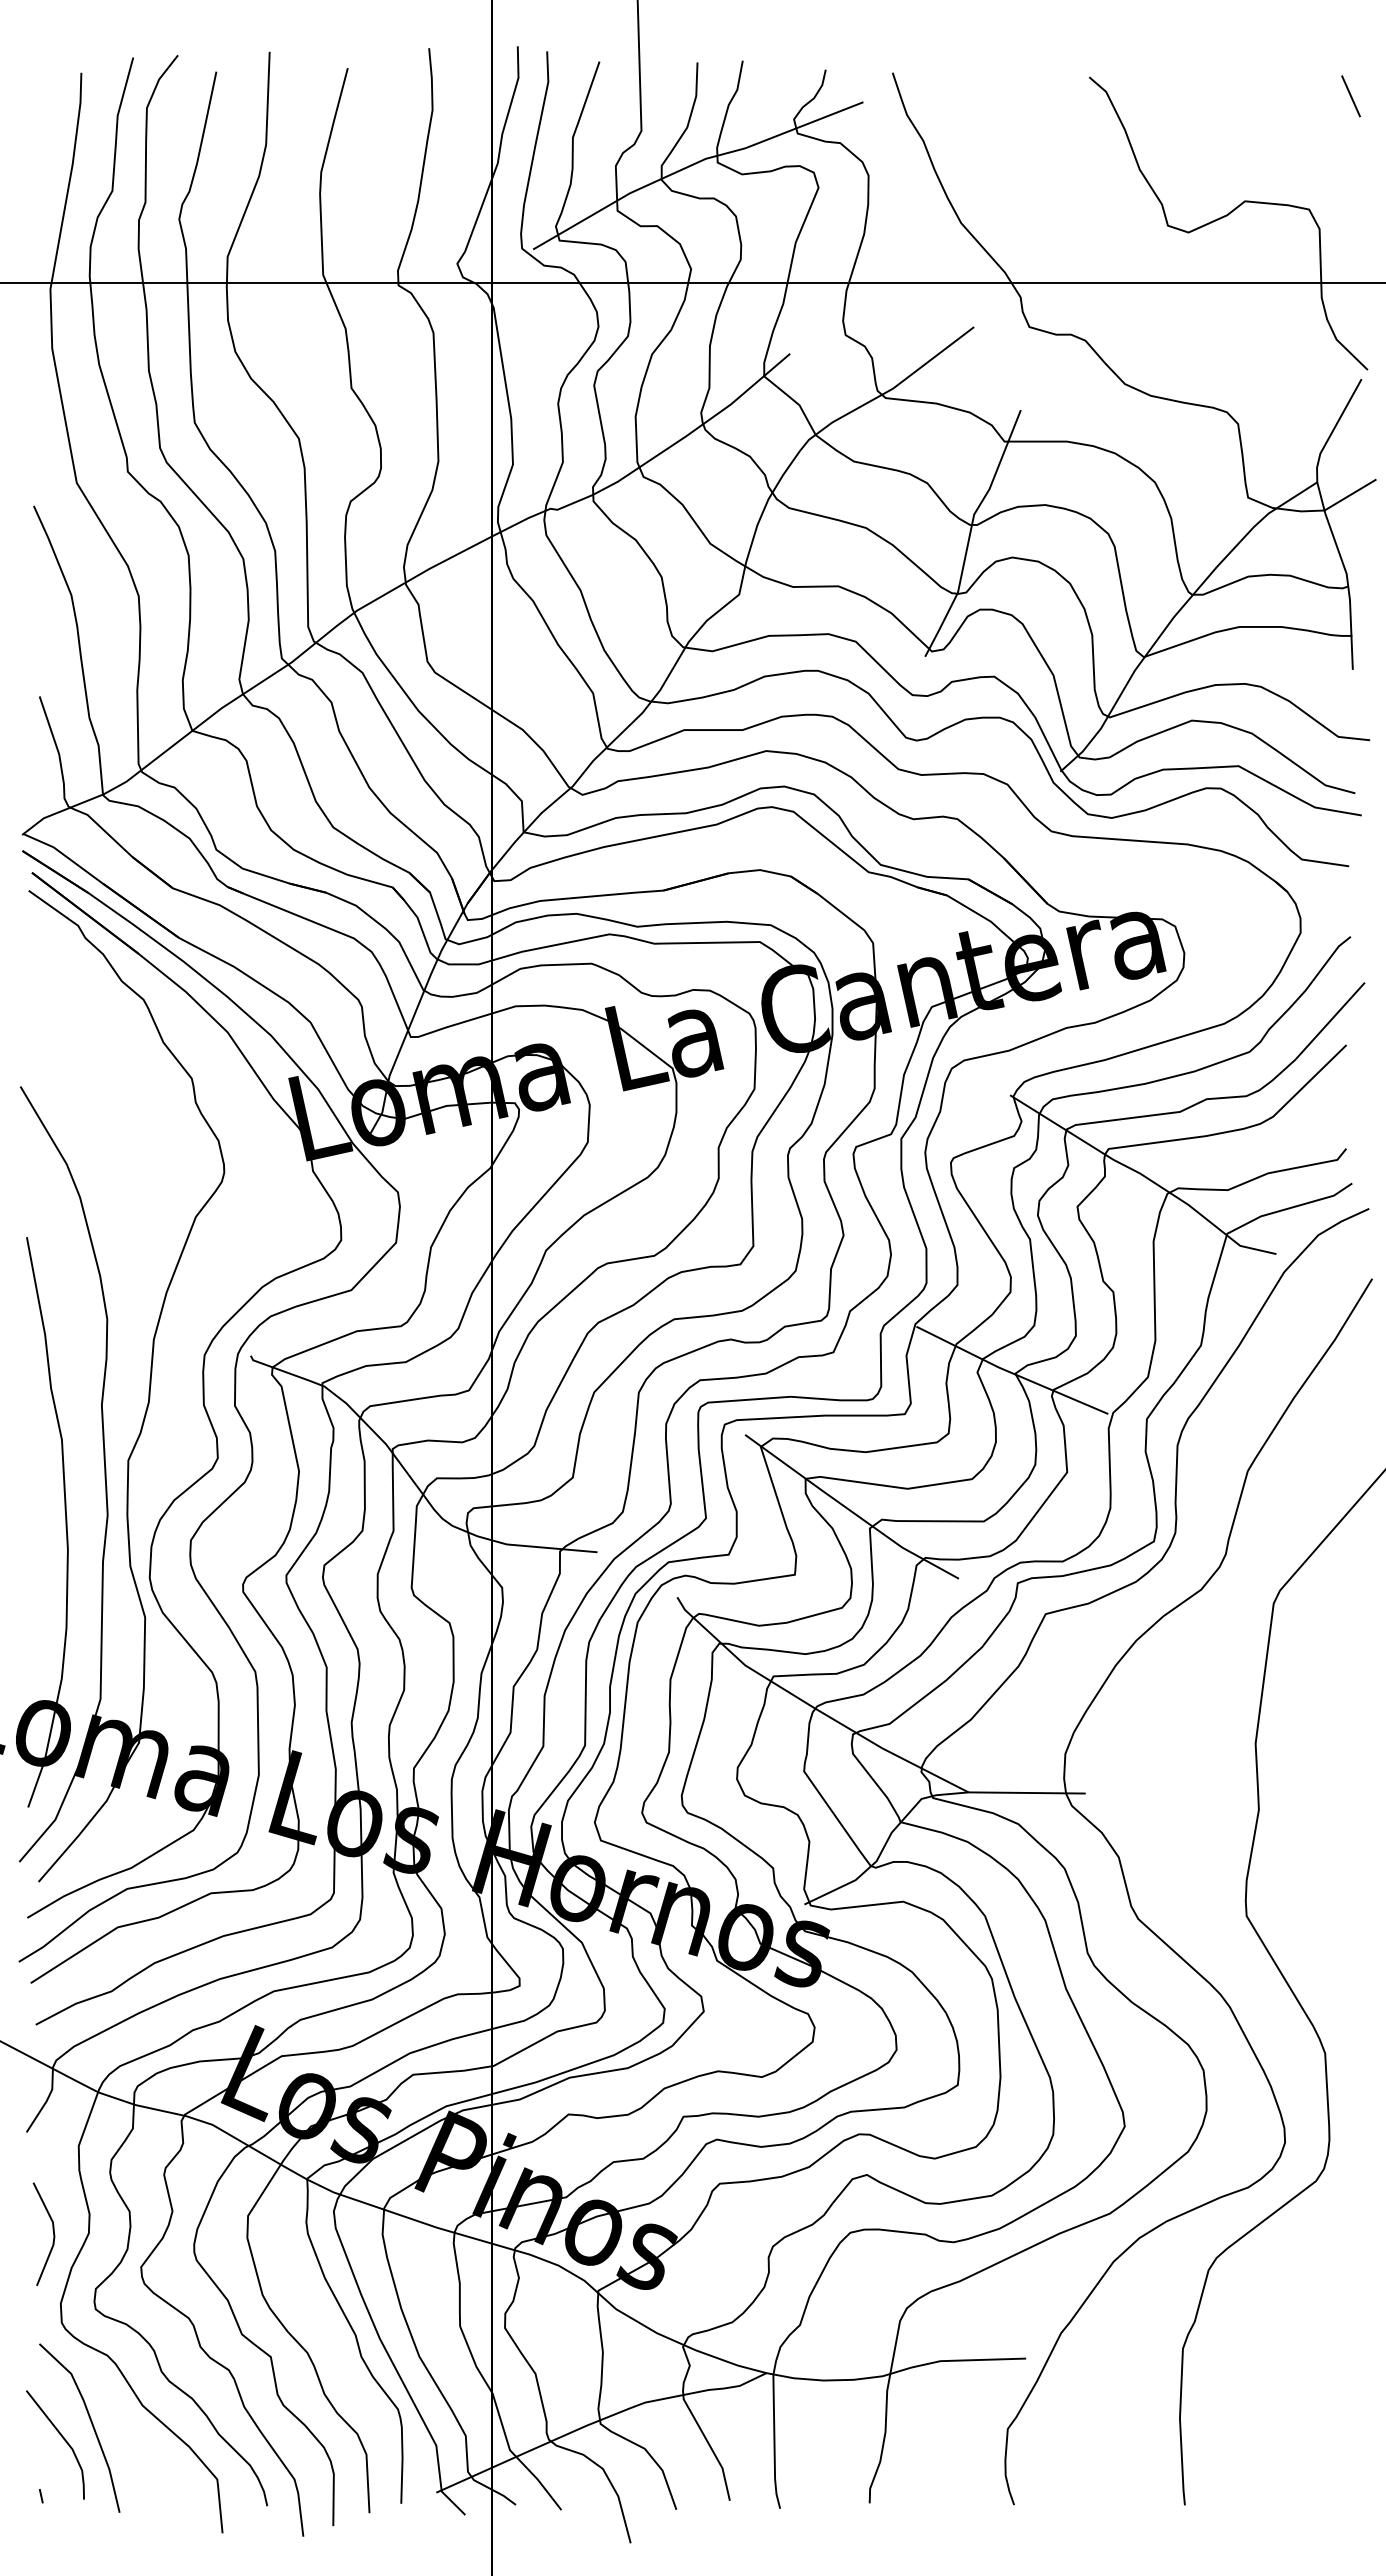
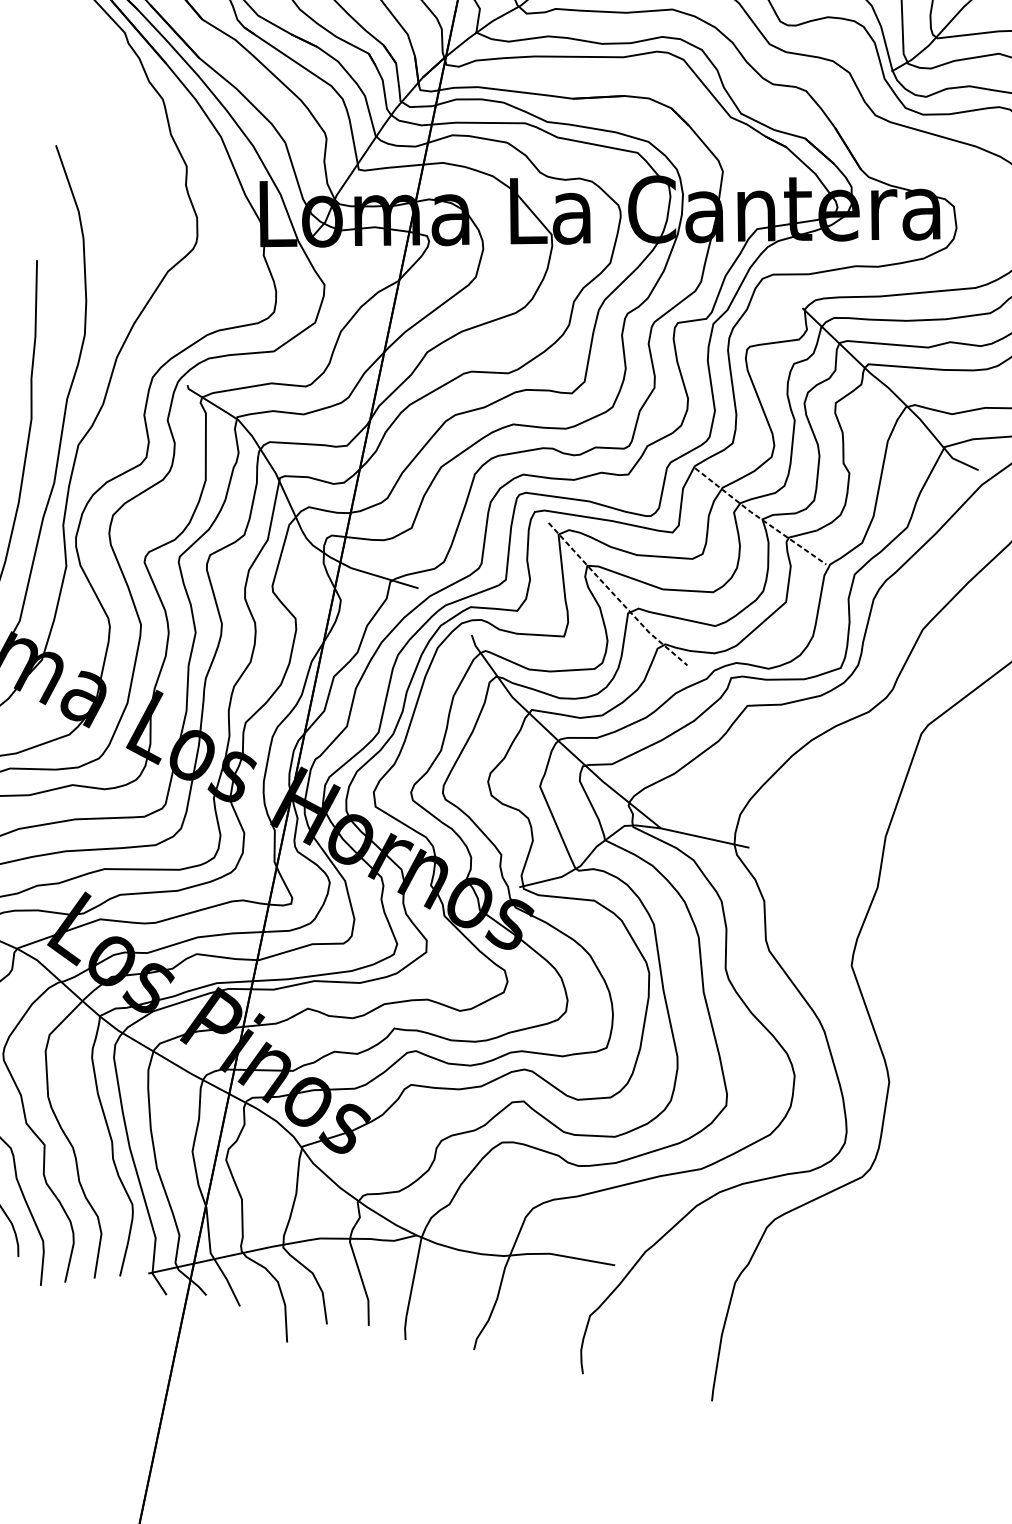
line: (1011, 1372) -> (759, 517), solid -> dashed
line: (849, 1510) -> (615, 596), solid -> dashed

